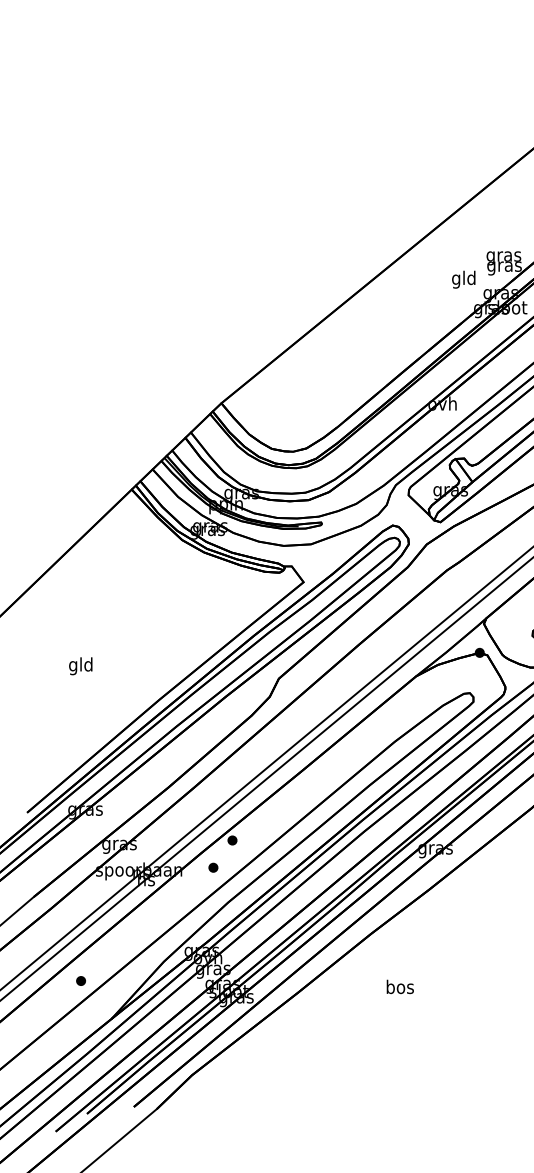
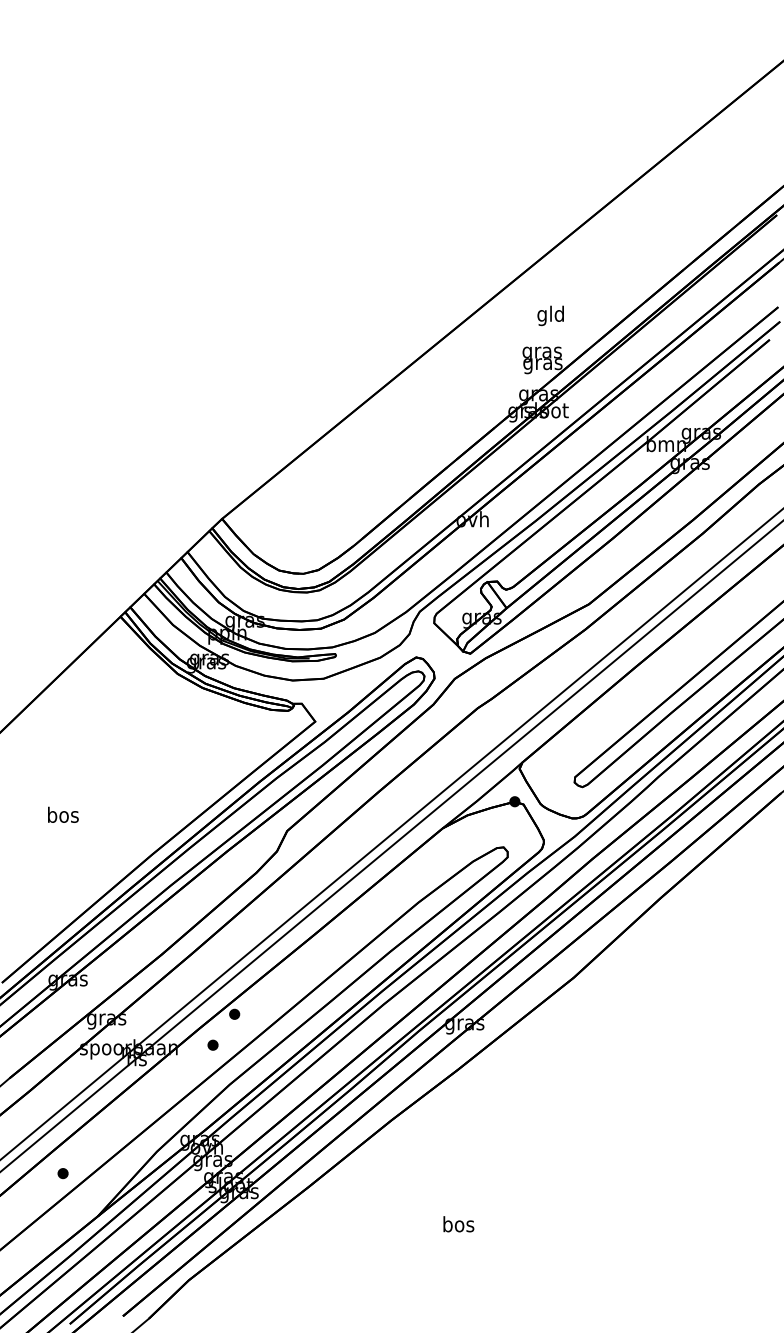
text: (463, 279) -> (550, 315), moved
text: (81, 665) -> (63, 816), gld -> bos
text: (400, 987) -> (458, 1224), moved

